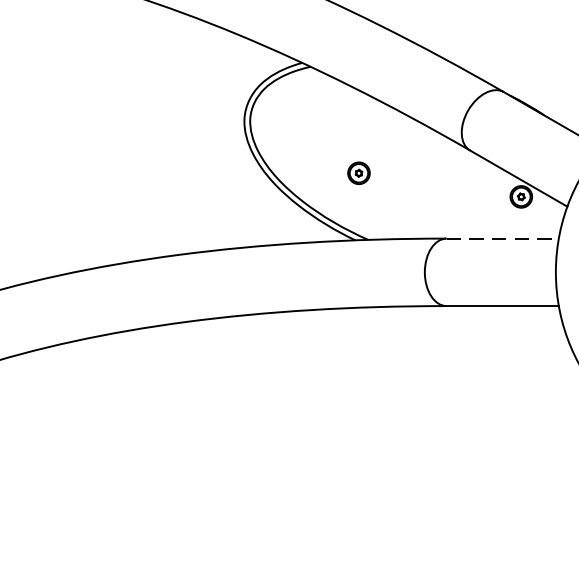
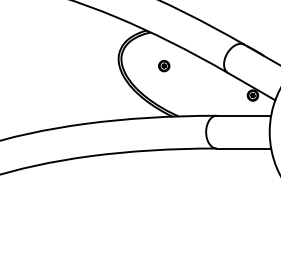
part: (359, 174) -> (164, 66), moved
line: (503, 237) -> (244, 115), dashed -> solid

